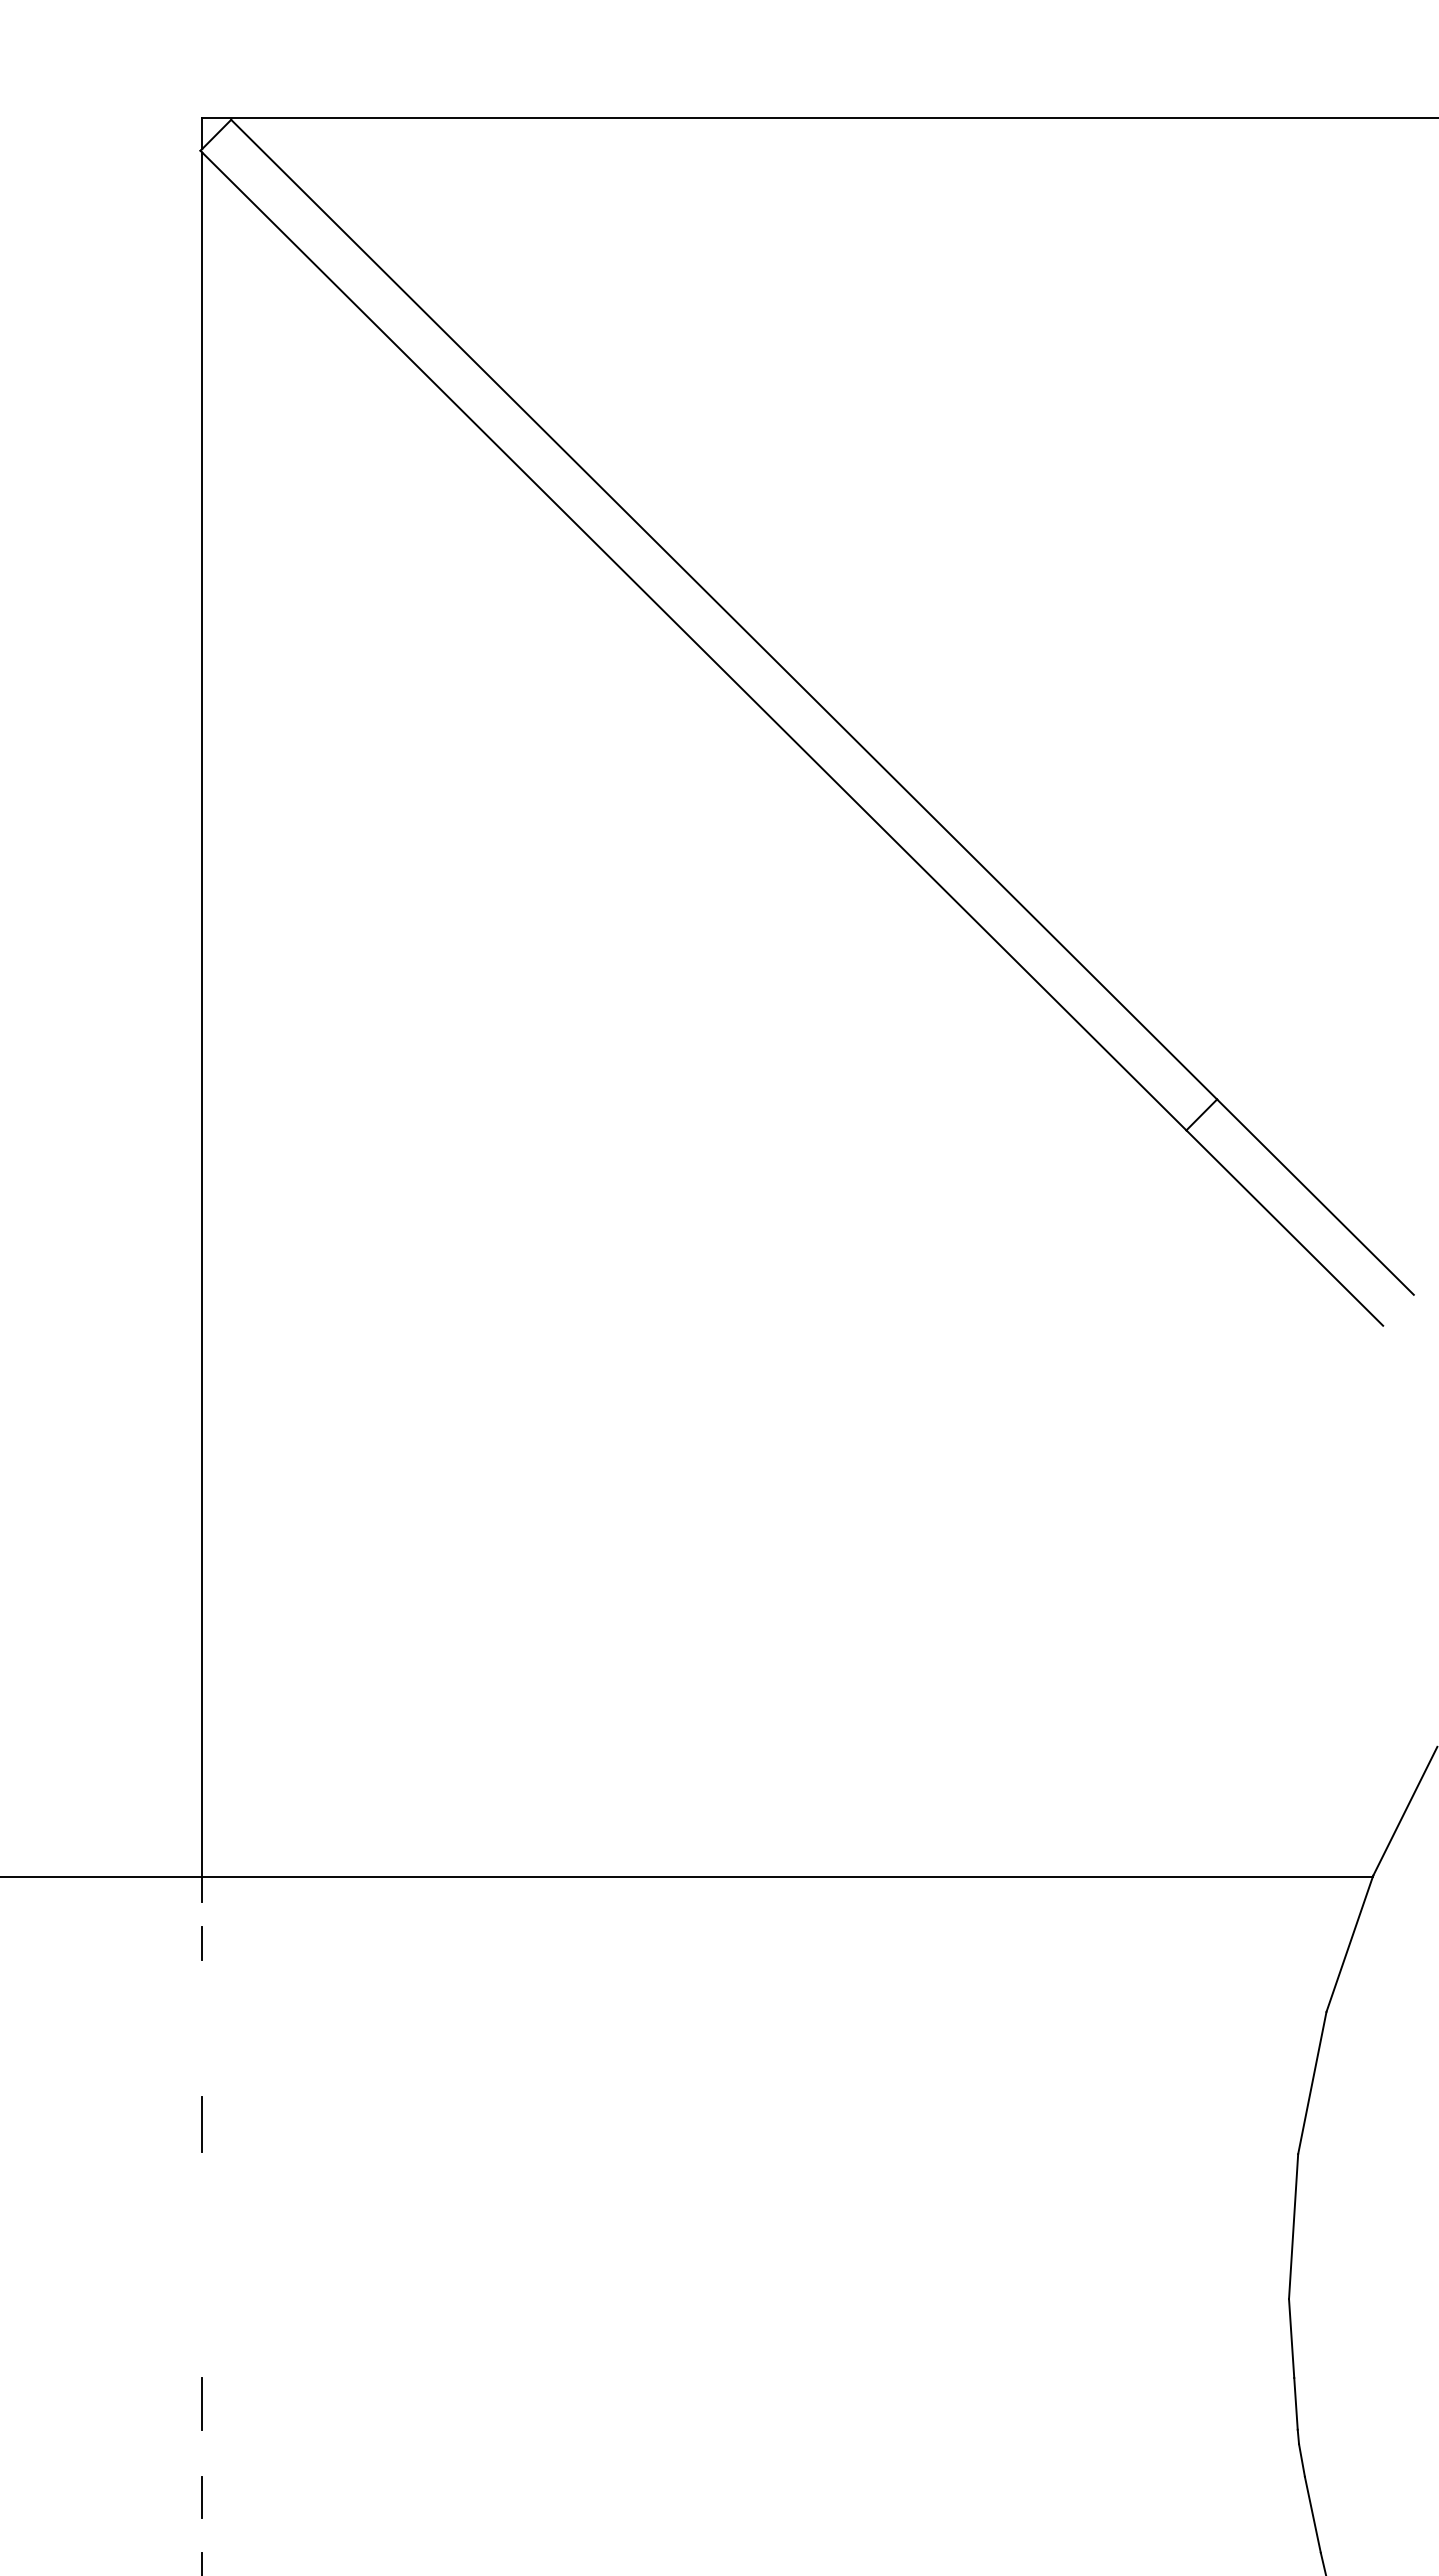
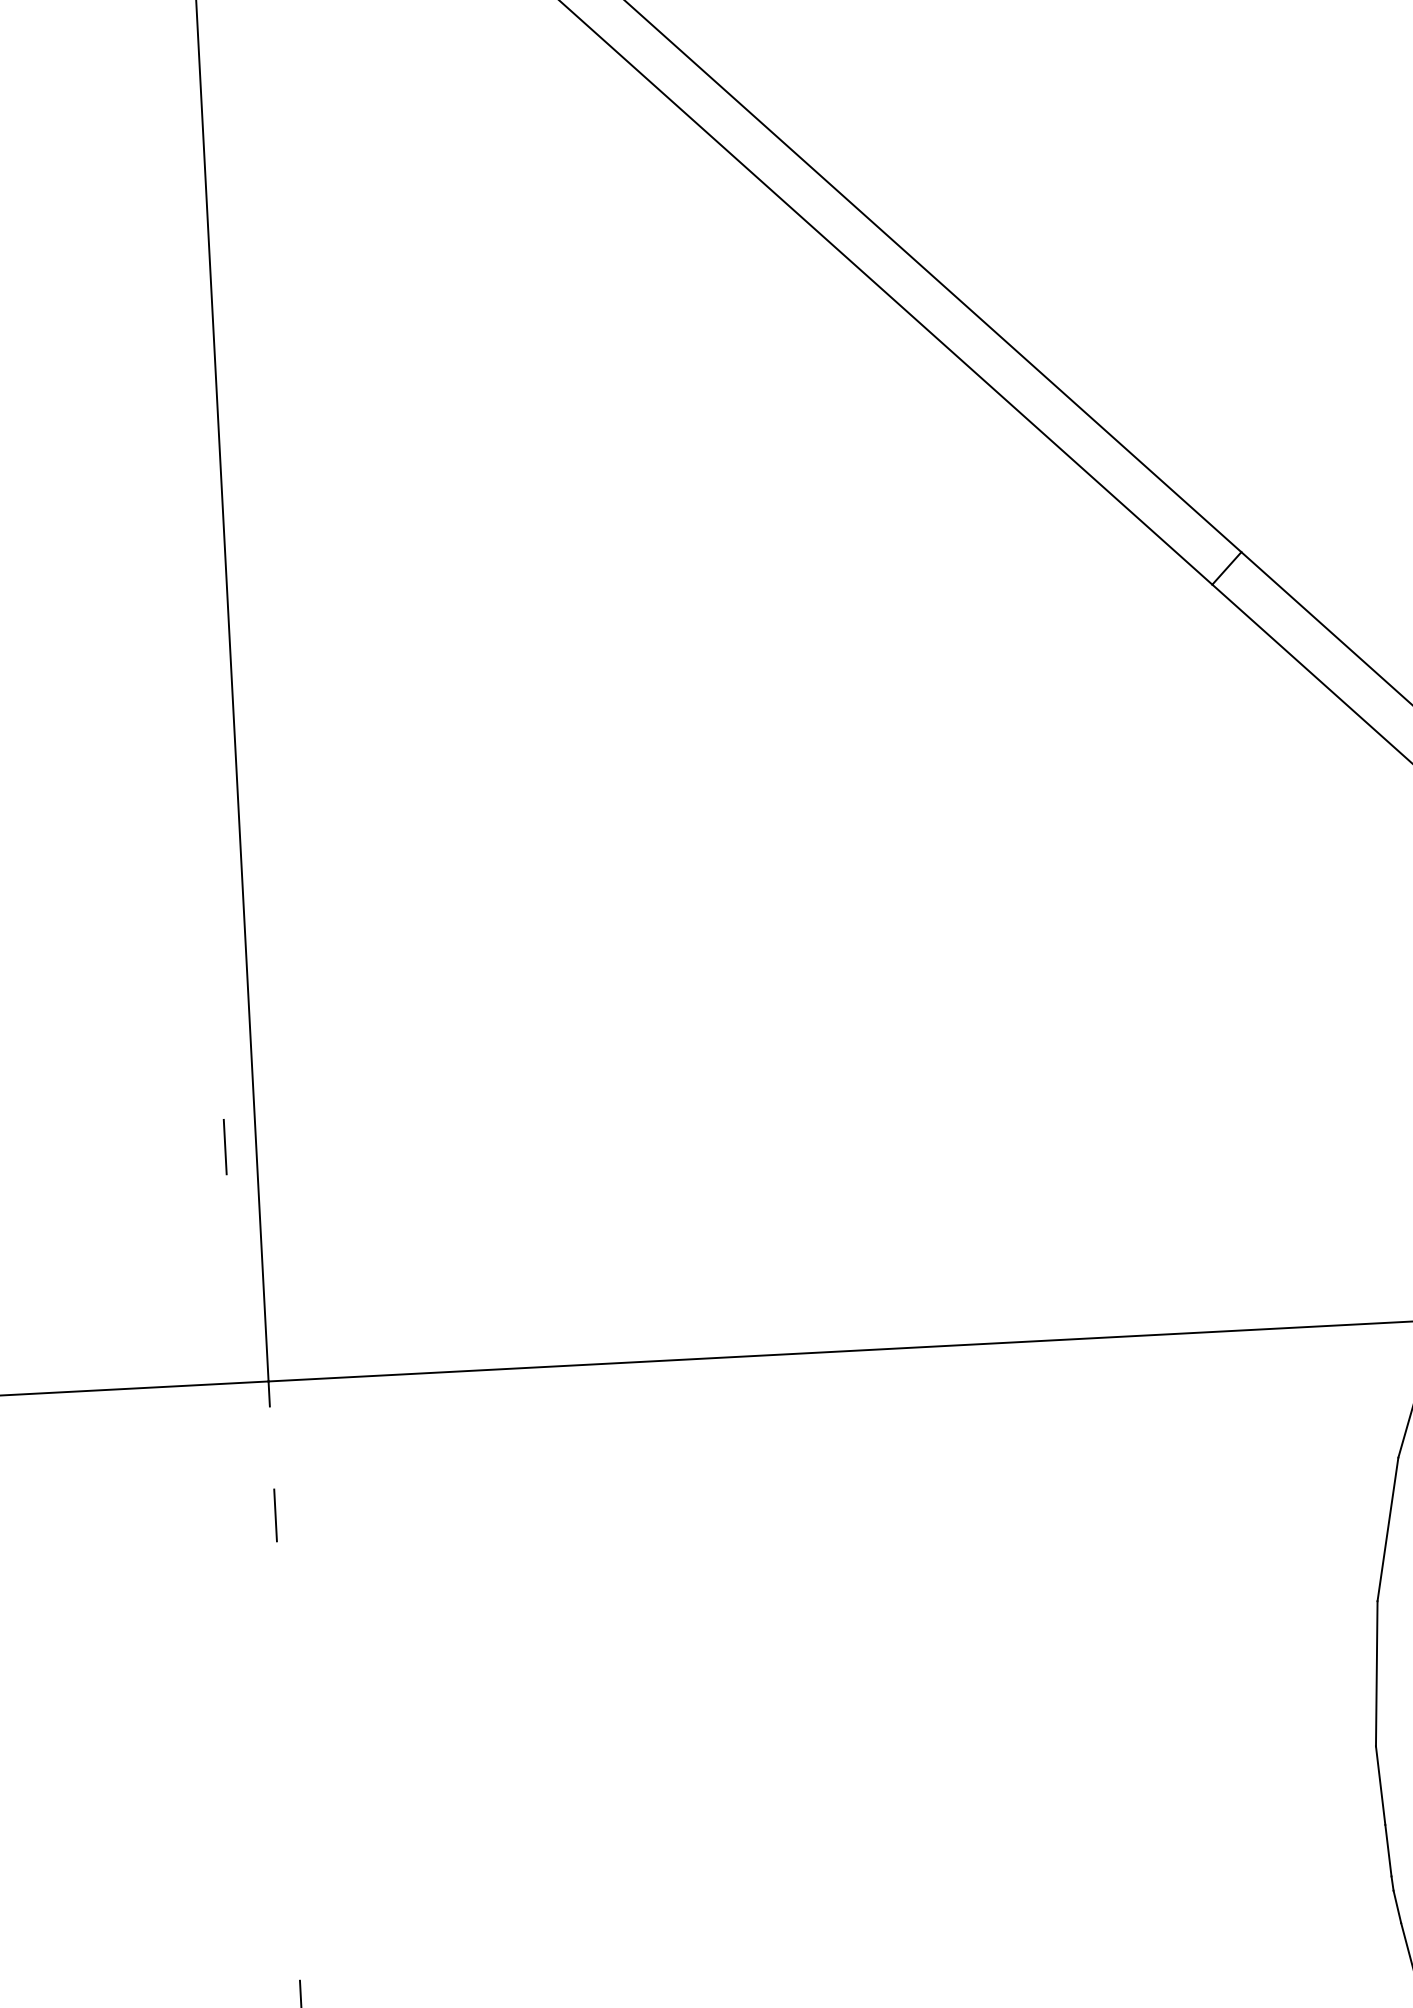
line: (202, 1943) -> (272, 1448), removed
line: (201, 2124) -> (224, 1147), moved
line: (201, 2403) -> (274, 1515), moved

